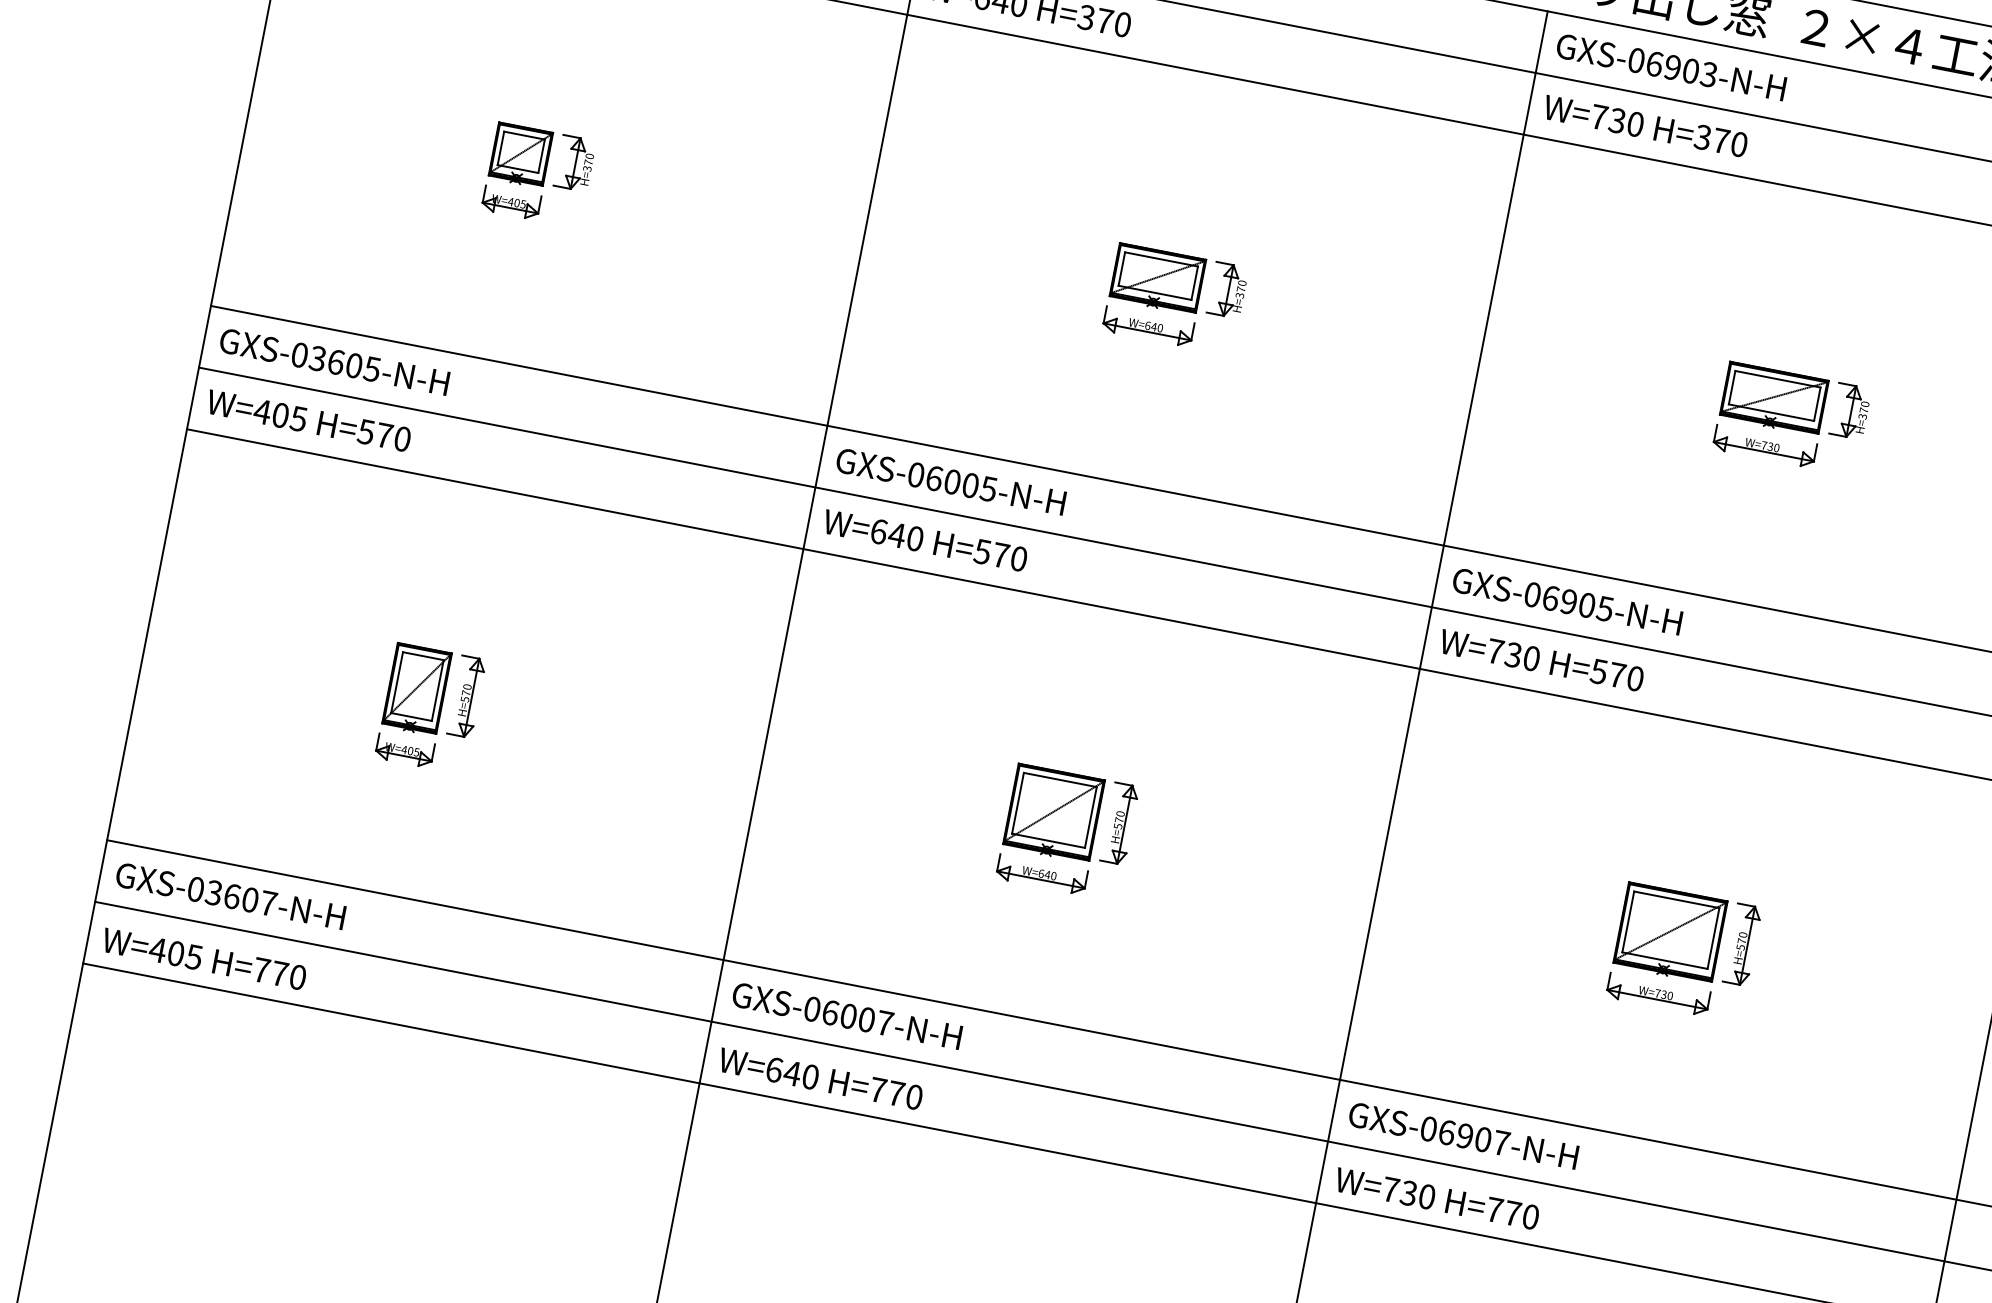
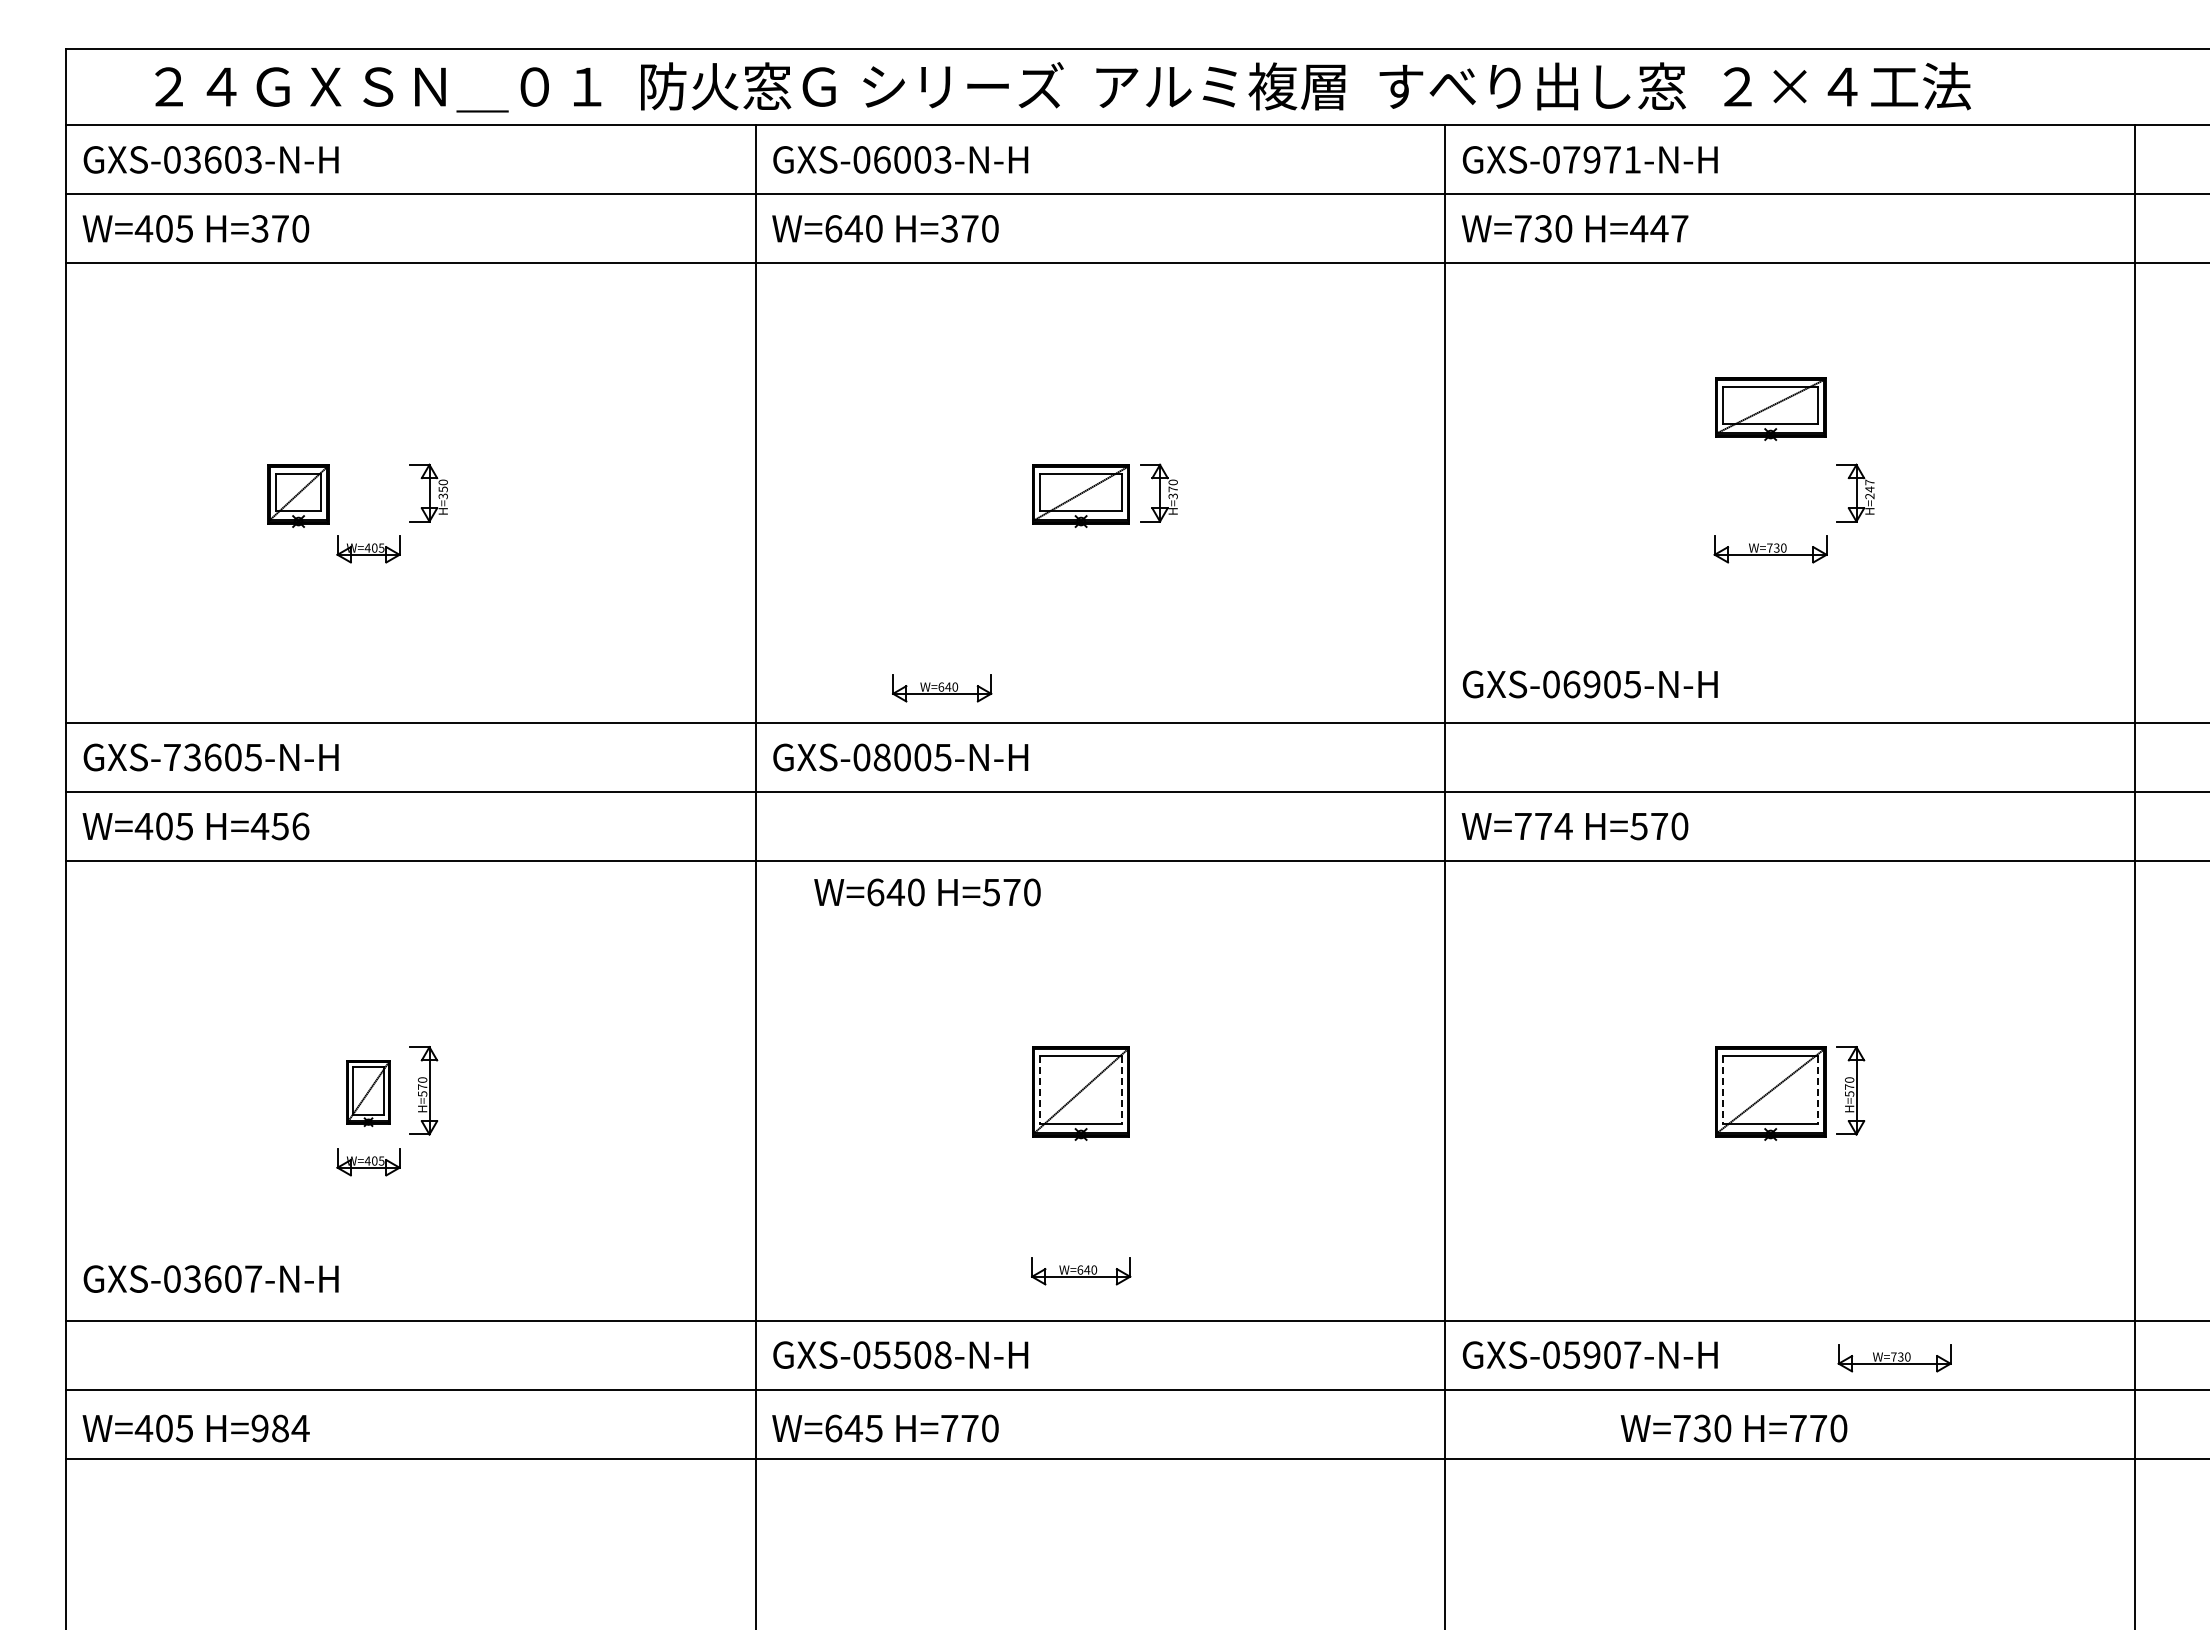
text: (1681, 68) -> (1601, 159), GXS-06903-N-H -> GXS-07971-N-H
text: (1721, 140) -> (1659, 228), H=370 -> H=447
part: (520, 155) -> (298, 495), moved
text: (587, 162) -> (442, 489), H=370 -> H=350
part: (1148, 327) -> (942, 688), moved
text: (299, 355) -> (172, 757), GXS-03605-N-H -> GXS-73605-N-H
part: (1774, 398) -> (1770, 408), moved
text: (1863, 410) -> (1869, 489), H=370 -> H=247
text: (383, 435) -> (279, 826), H=570 -> H=456
text: (933, 478) -> (881, 757), GXS-06005-N-H -> GXS-08005-N-H
text: (925, 540) -> (927, 892), moved
text: (1566, 601) -> (1589, 684), moved
text: (1522, 656) -> (1553, 826), W=730 -> W=774
part: (416, 689) -> (368, 1093), size x0.7
line: (1018, 803) -> (1040, 1090), solid -> dashed
line: (1090, 817) -> (1121, 1090), solid -> dashed
part: (1119, 823) -> (1154, 1090), removed
part: (1042, 875) -> (1081, 1271), moved
text: (230, 895) -> (210, 1278), moved
line: (1628, 922) -> (1723, 1090), solid -> dashed
line: (1713, 938) -> (1818, 1090), solid -> dashed
text: (279, 973) -> (280, 1428), H=770 -> H=984
part: (1658, 994) -> (1894, 1358), moved
text: (857, 1017) -> (912, 1354), GXS-06007-N-H -> GXS-05508-N-H
text: (810, 1076) -> (873, 1428), W=640 -> W=645
text: (1446, 1132) -> (1571, 1354), GXS-06907-N-H -> GXS-05907-N-H
text: (1436, 1198) -> (1733, 1428), moved

